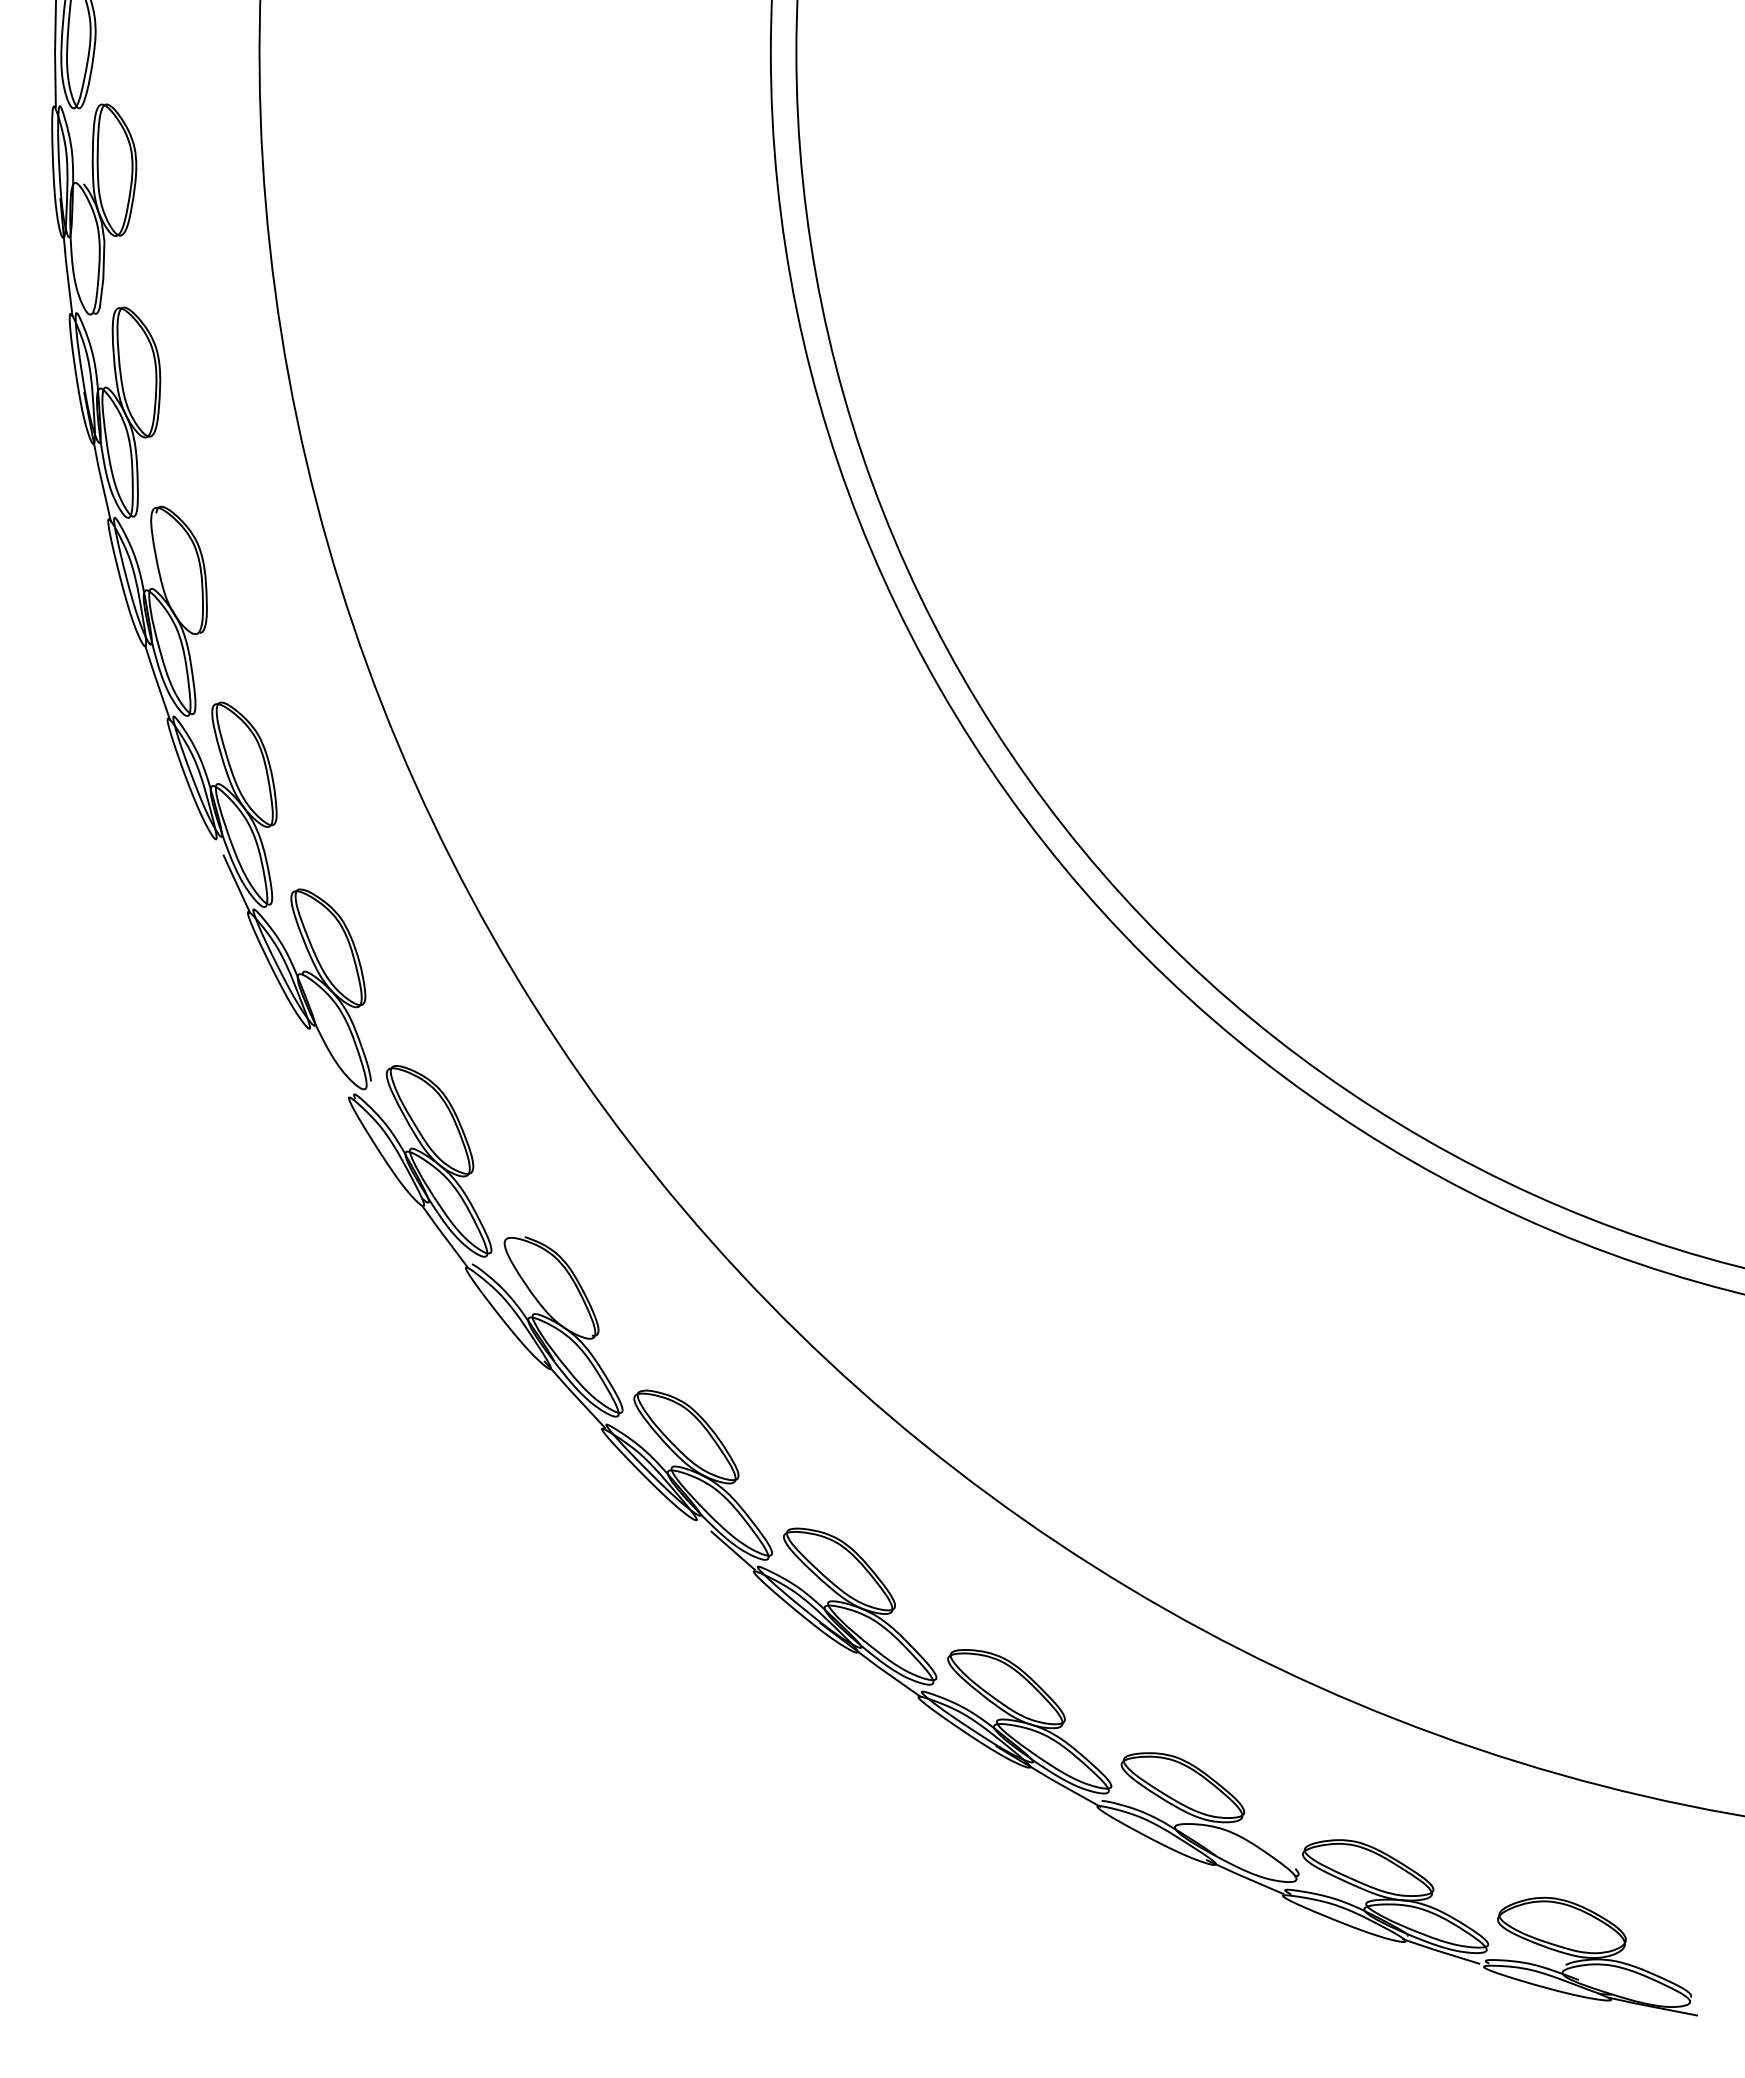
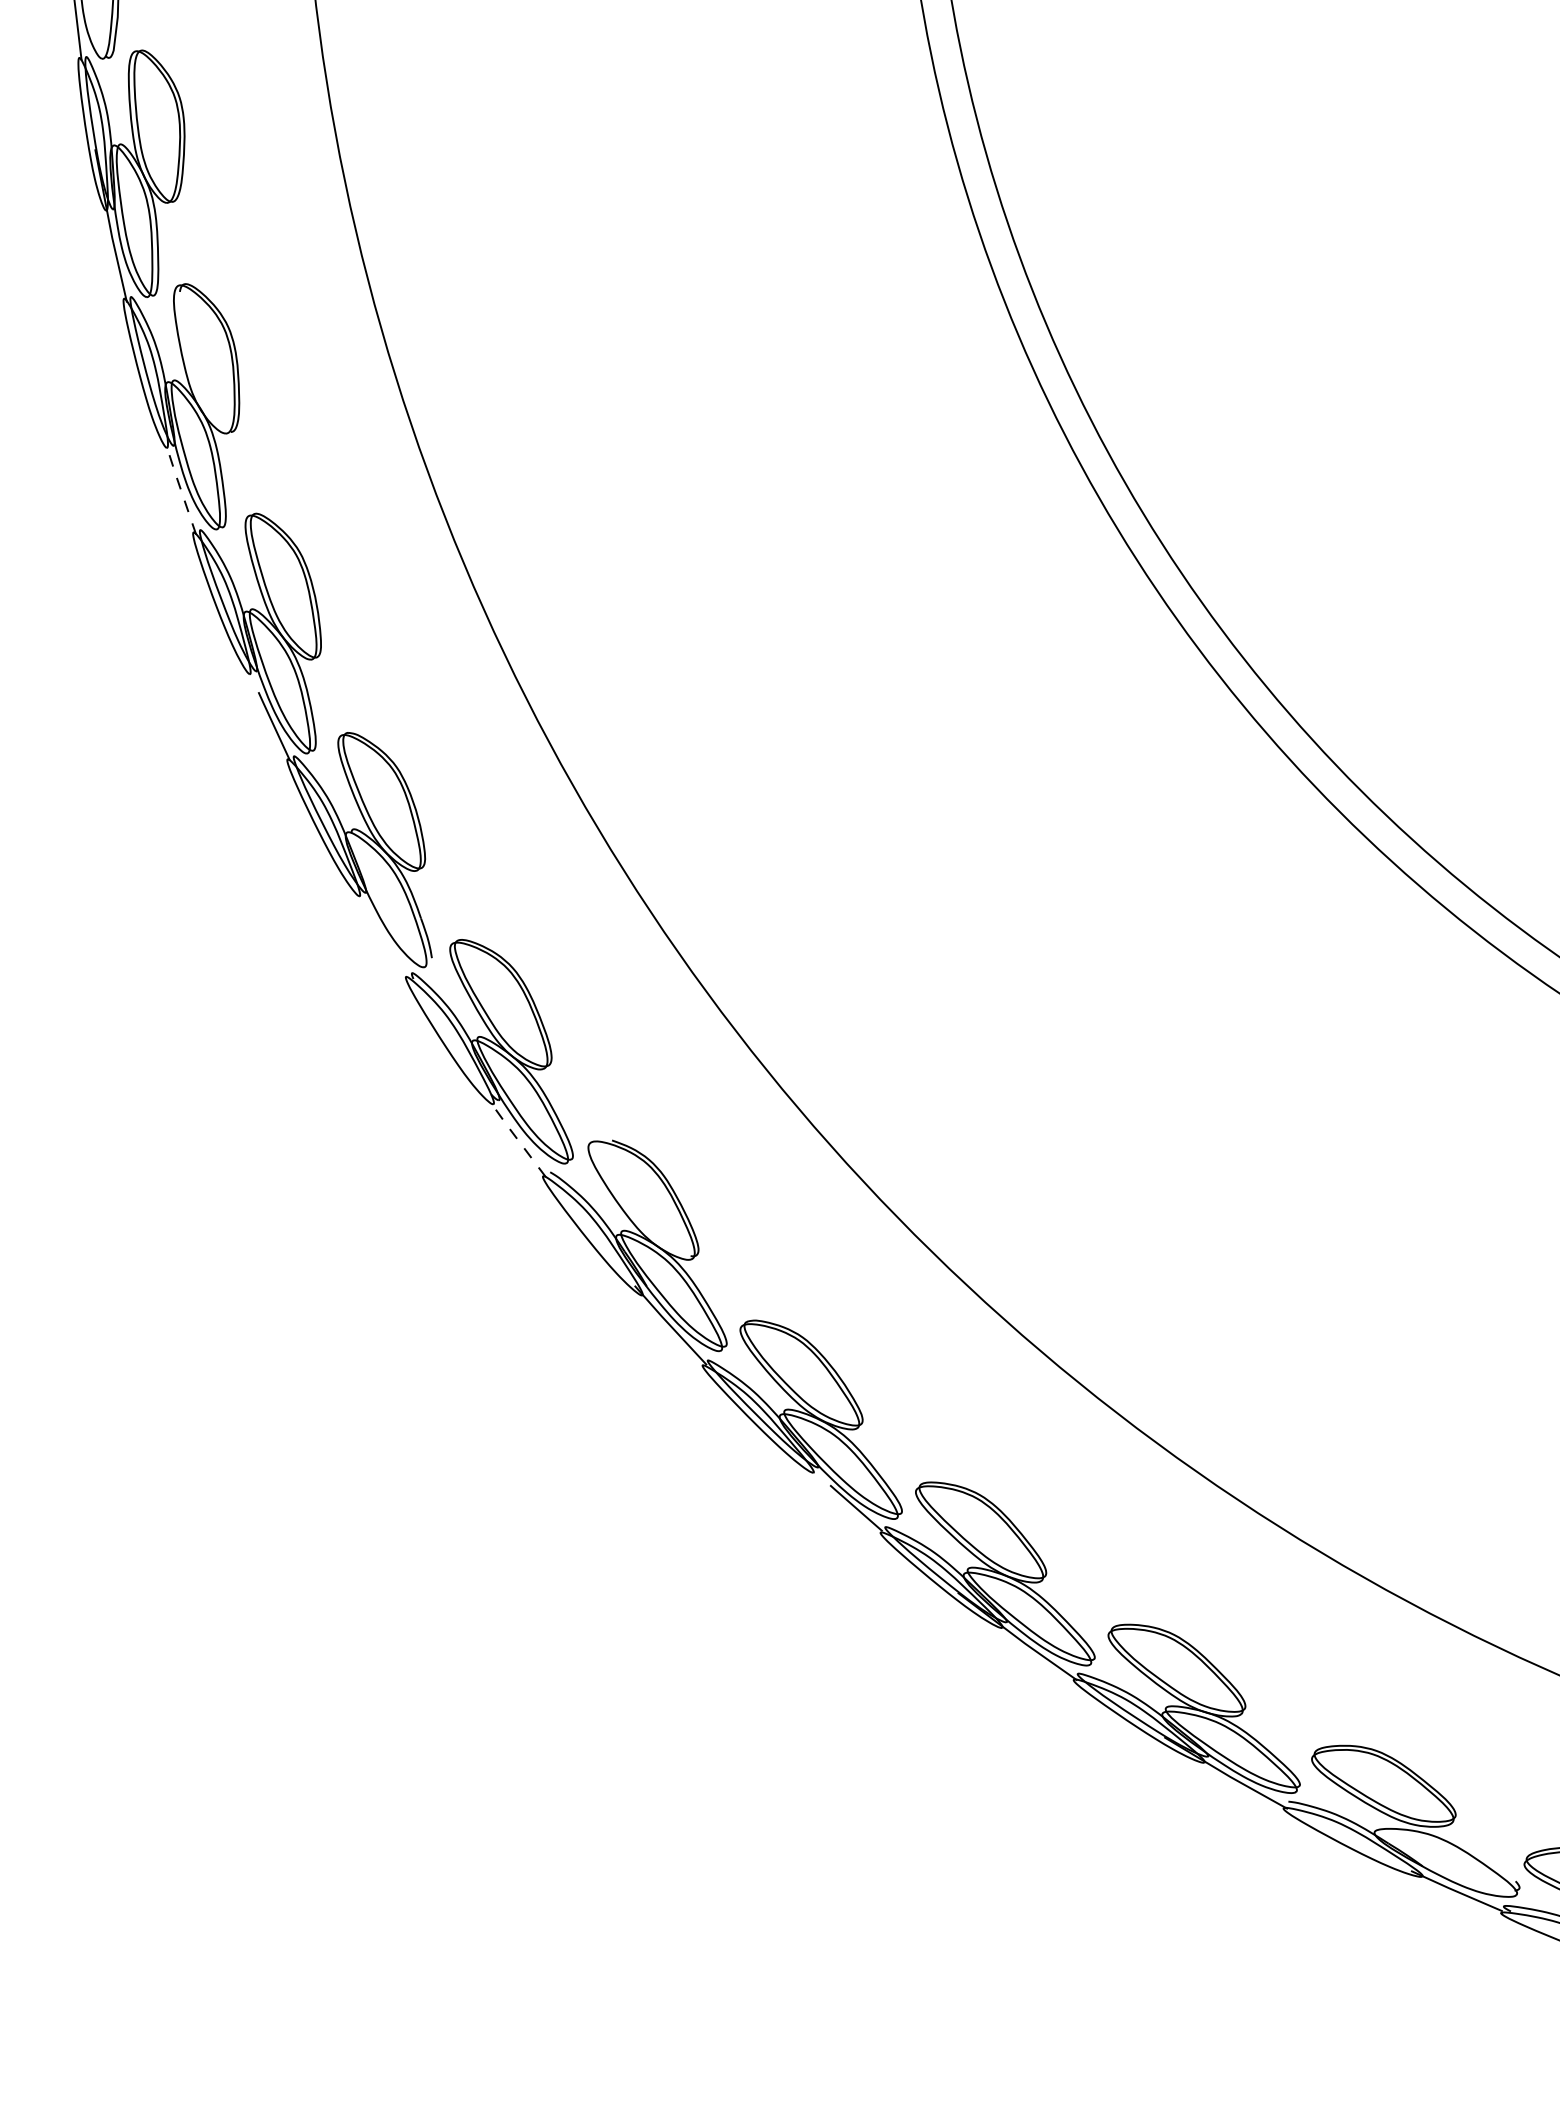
line: (157, 682) -> (181, 490), solid -> dashed
line: (444, 1236) -> (517, 1139), solid -> dashed

